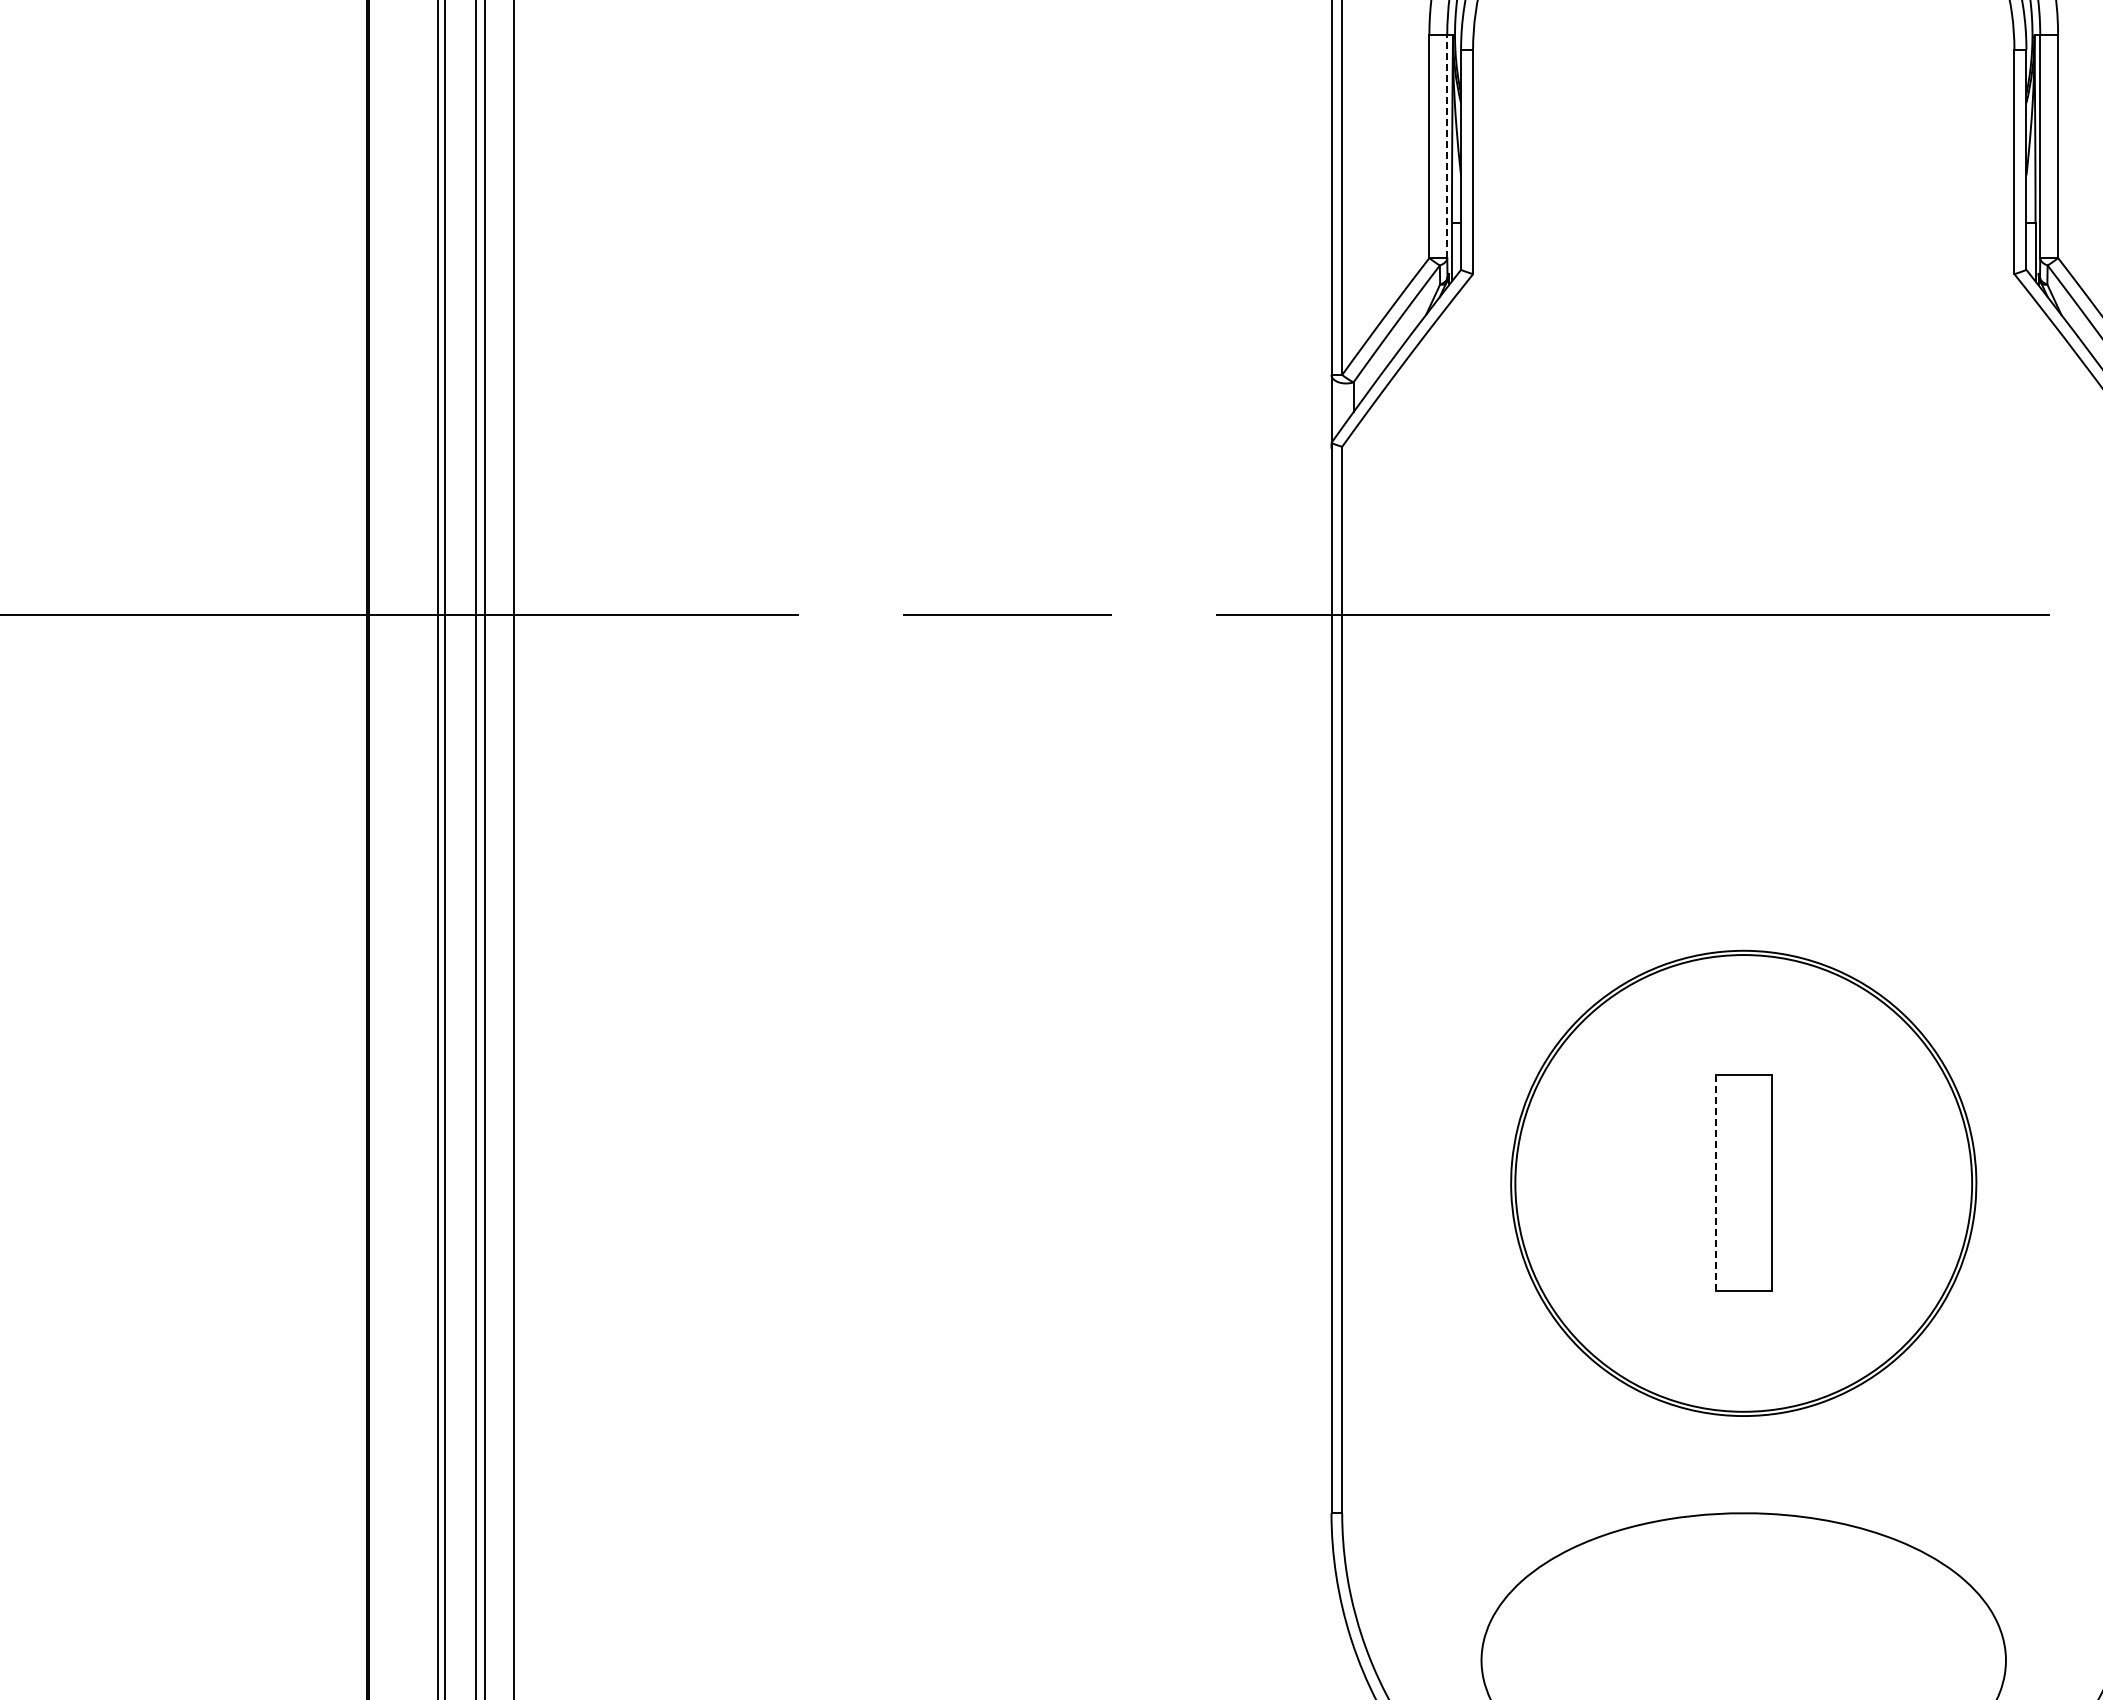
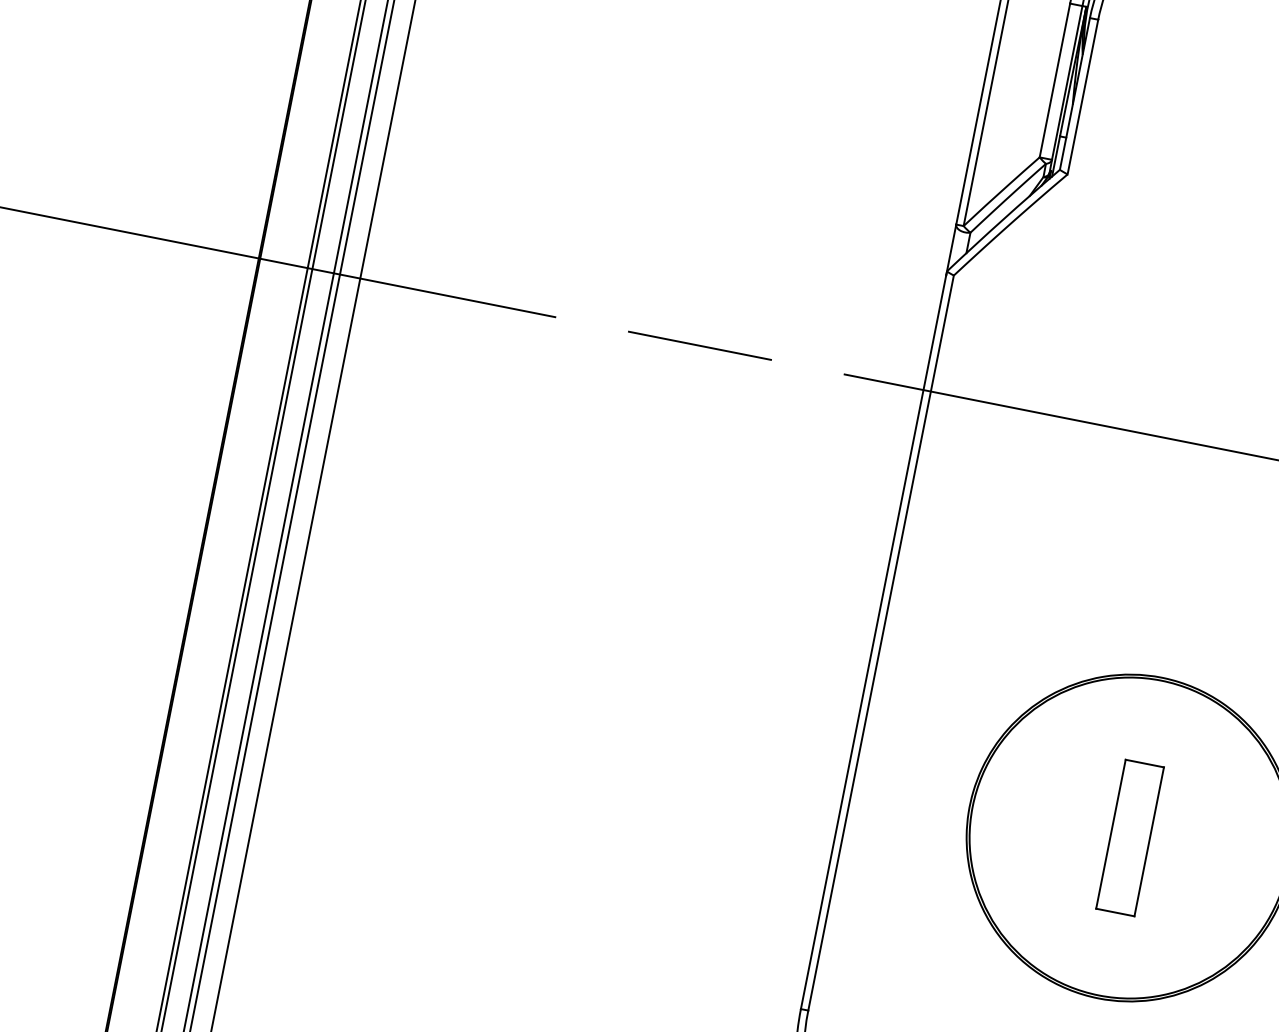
line: (1447, 146) -> (1067, 82), dashed -> solid
line: (1715, 1183) -> (1110, 834), dashed -> solid

